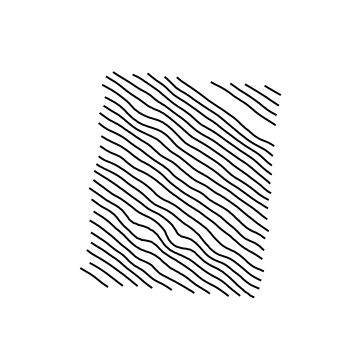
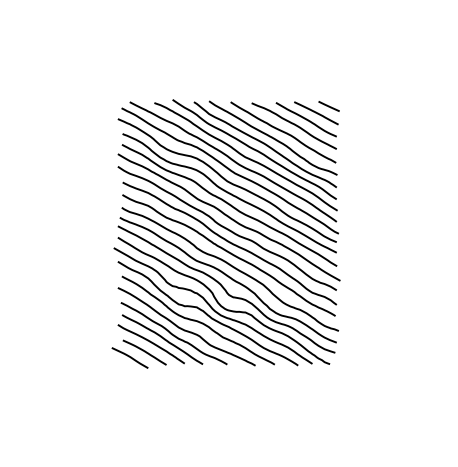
curve: (234, 107) -> (283, 132), added

